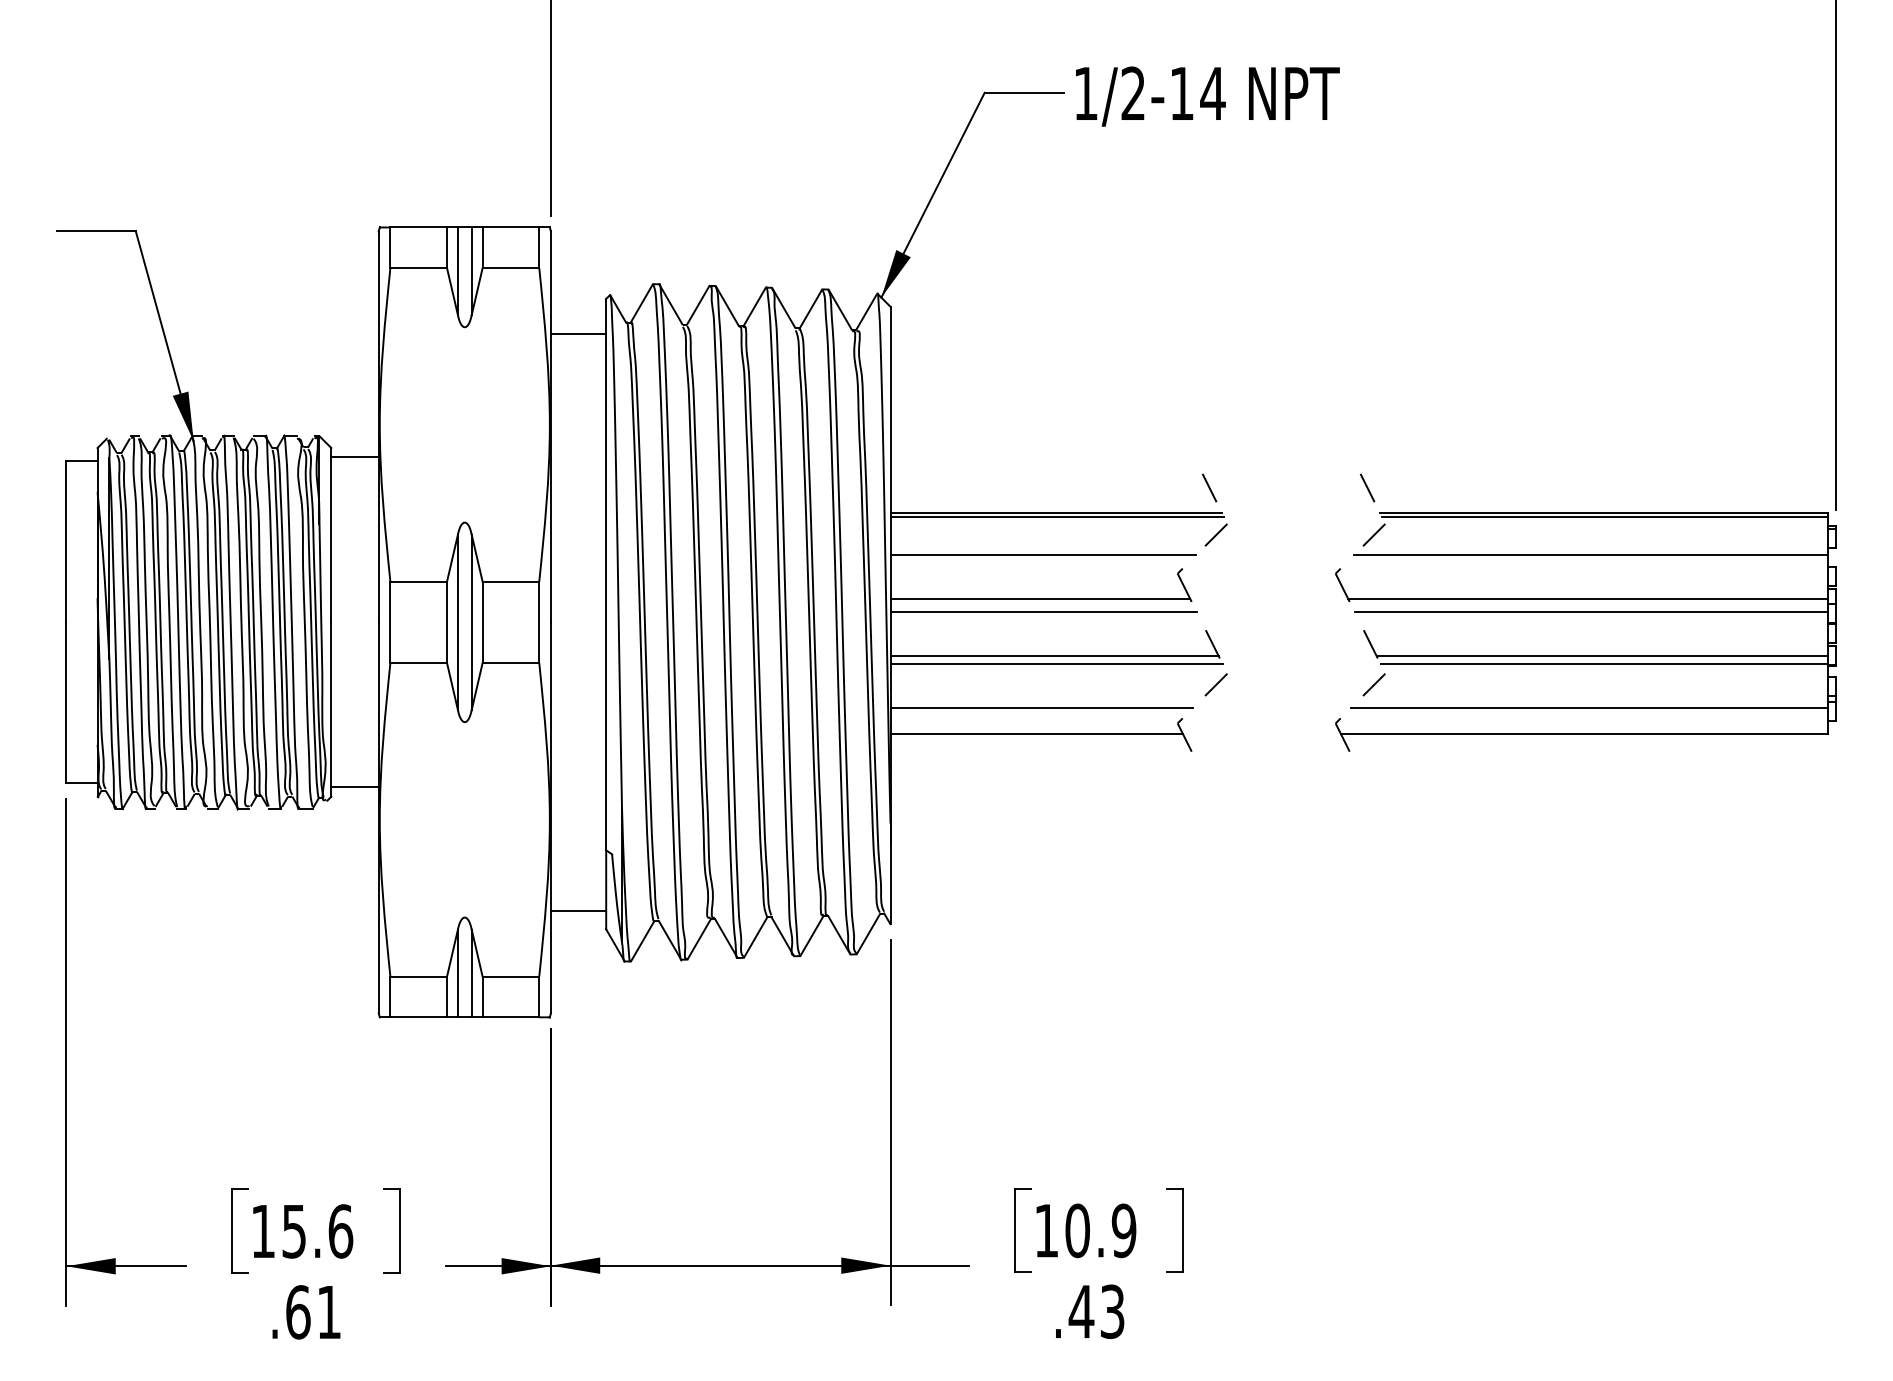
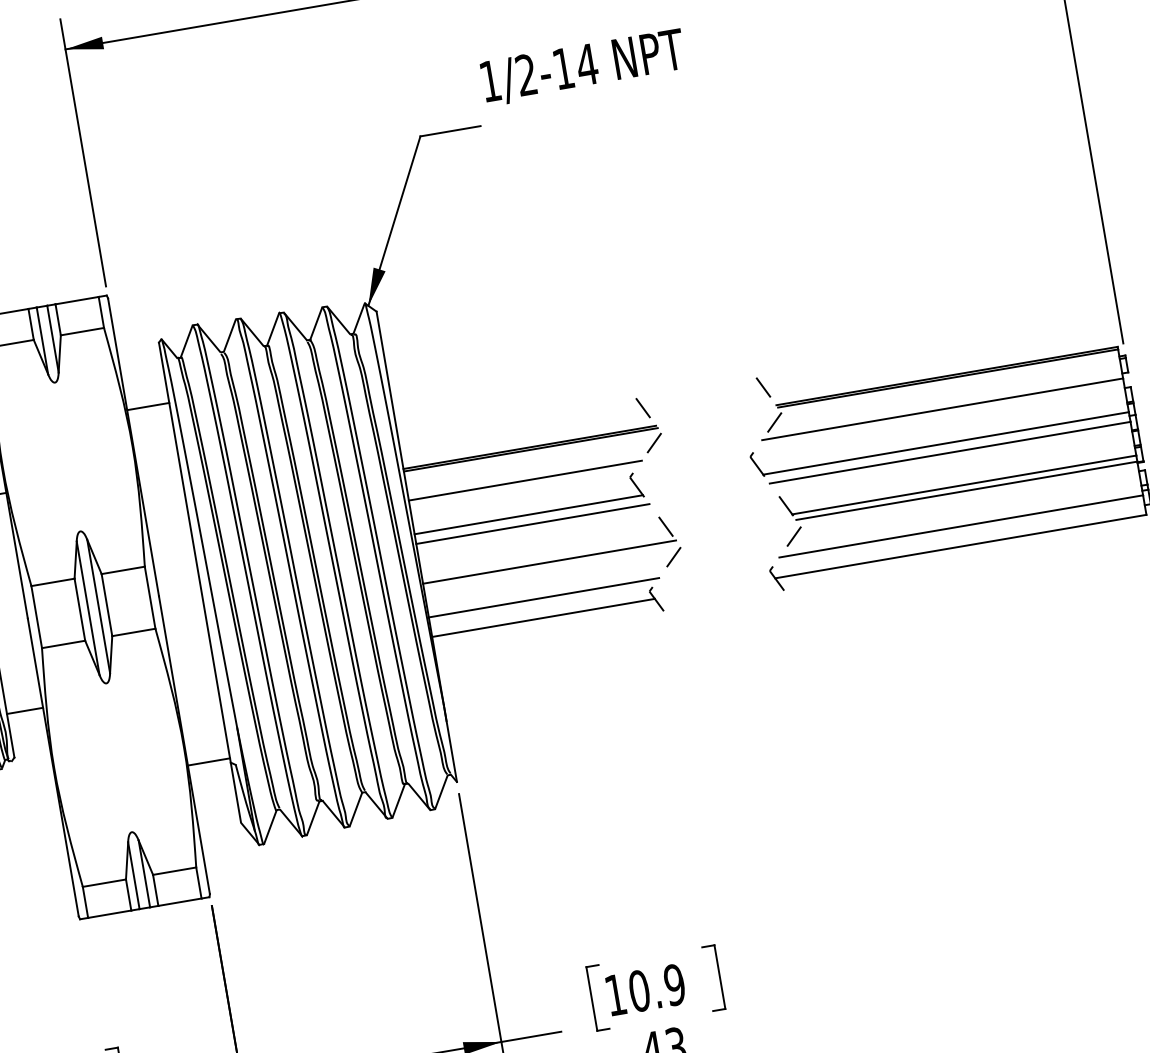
text: (1207, 96) -> (583, 67), moved
line: (578, 334) -> (148, 406), moved
line: (1054, 656) -> (546, 556), removed
line: (354, 787) -> (24, 710), moved
line: (578, 910) -> (208, 761), moved

